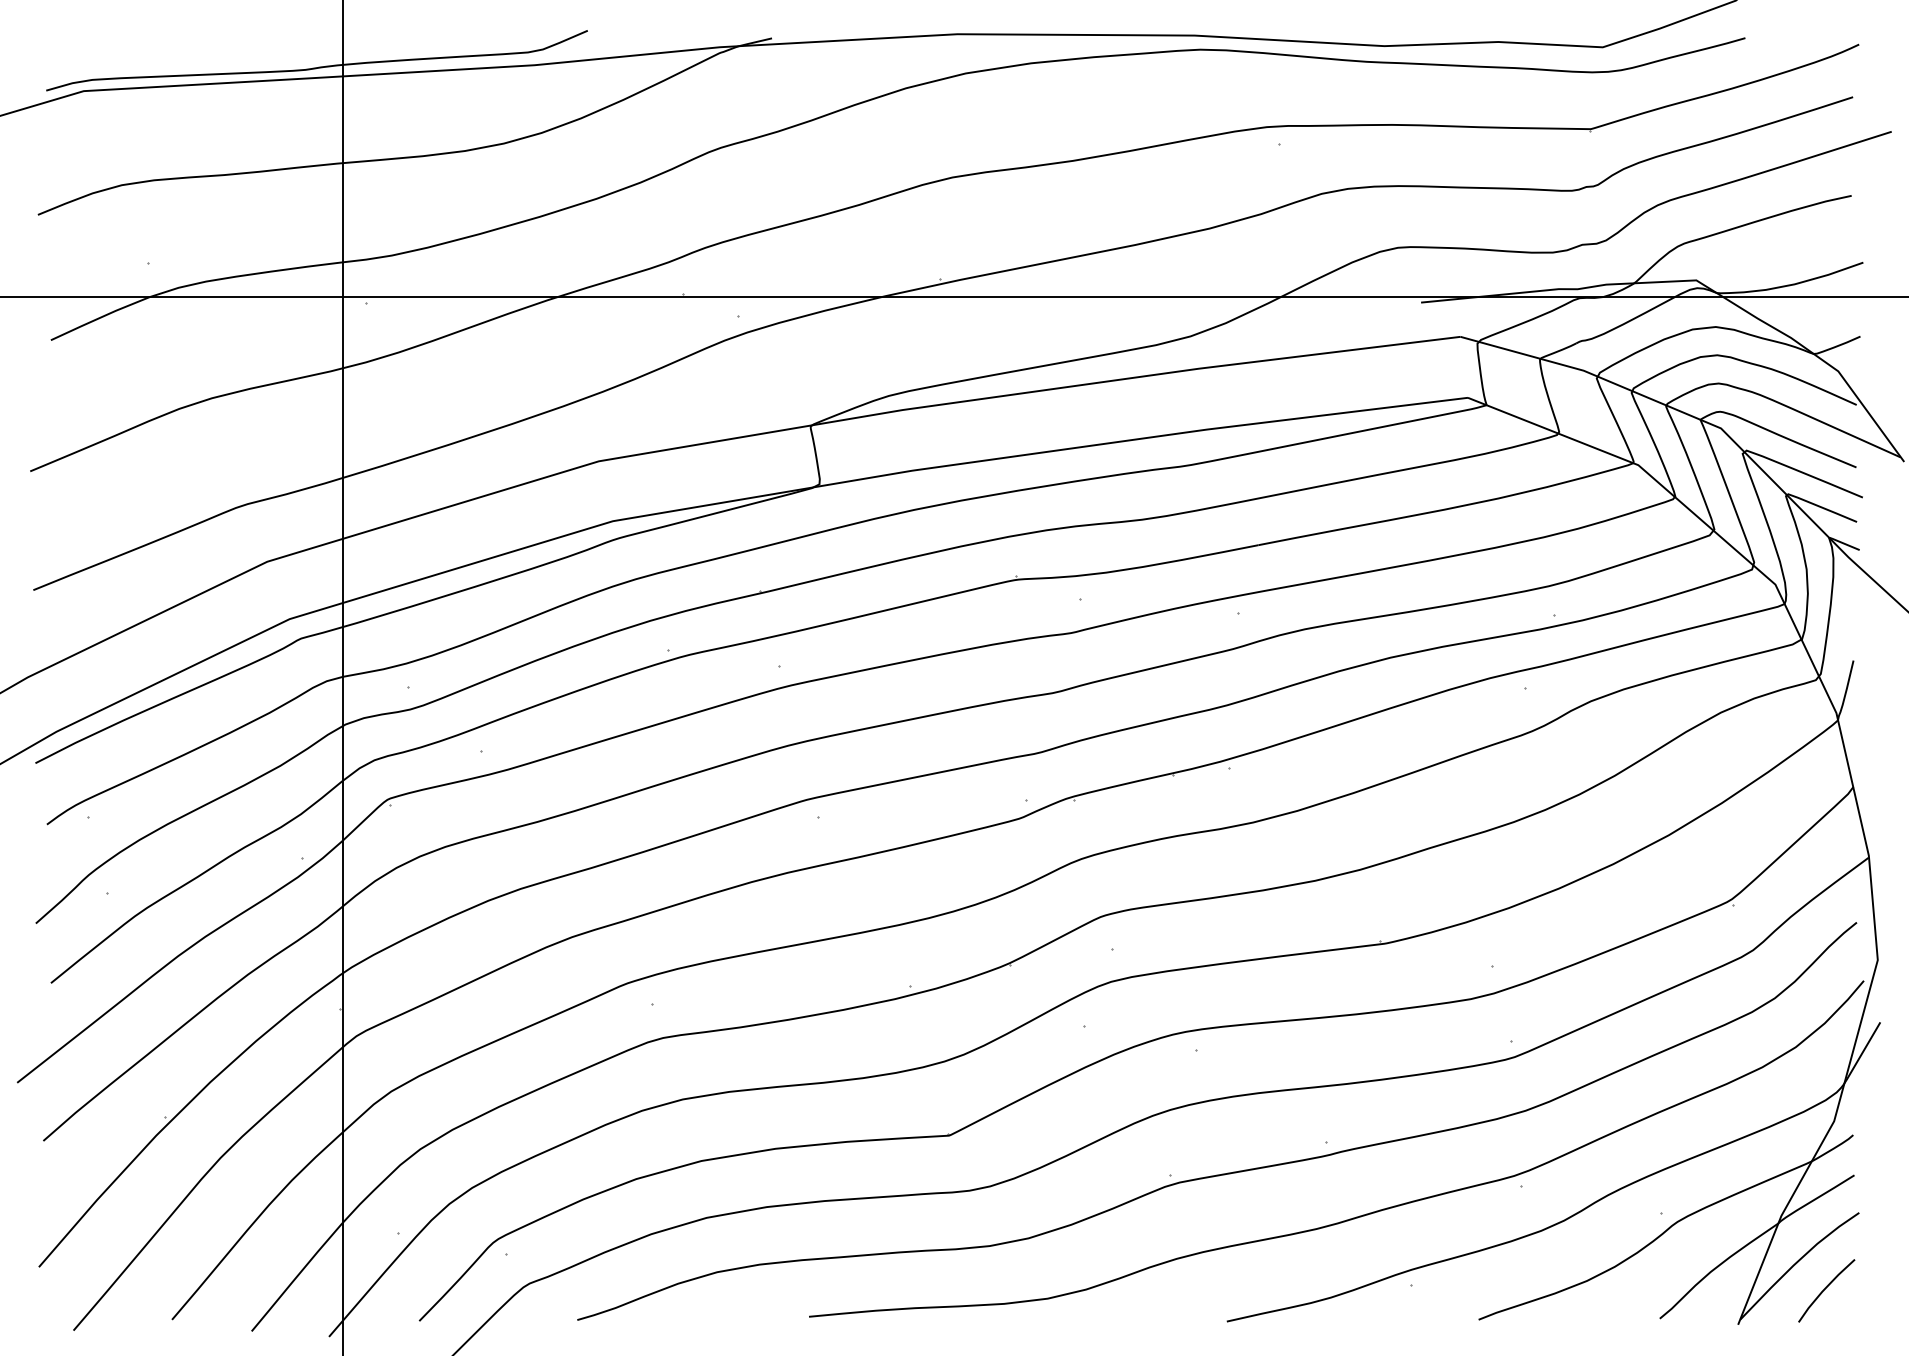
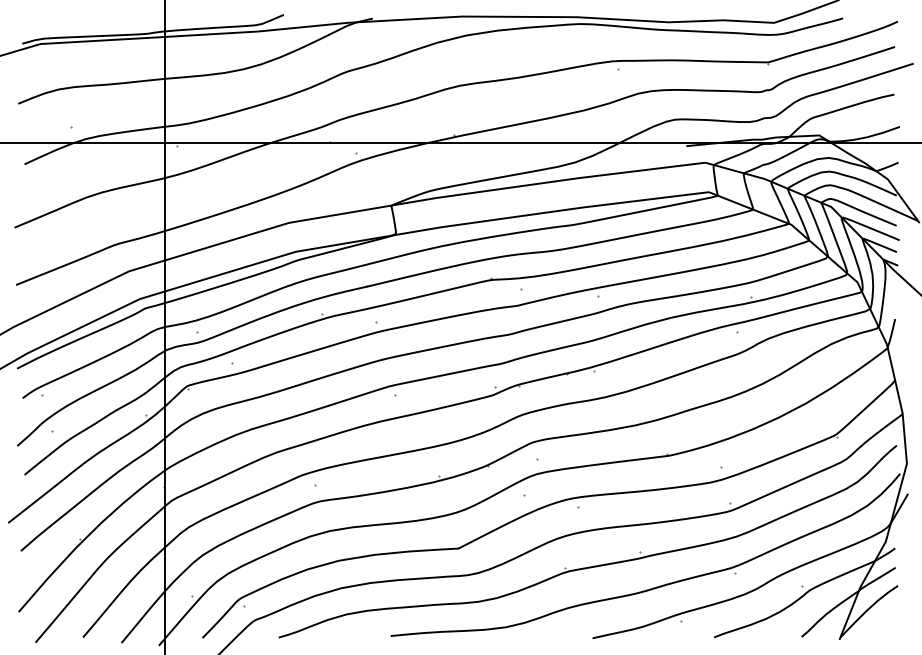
line: (1827, 1288) -> (882, 622), removed

